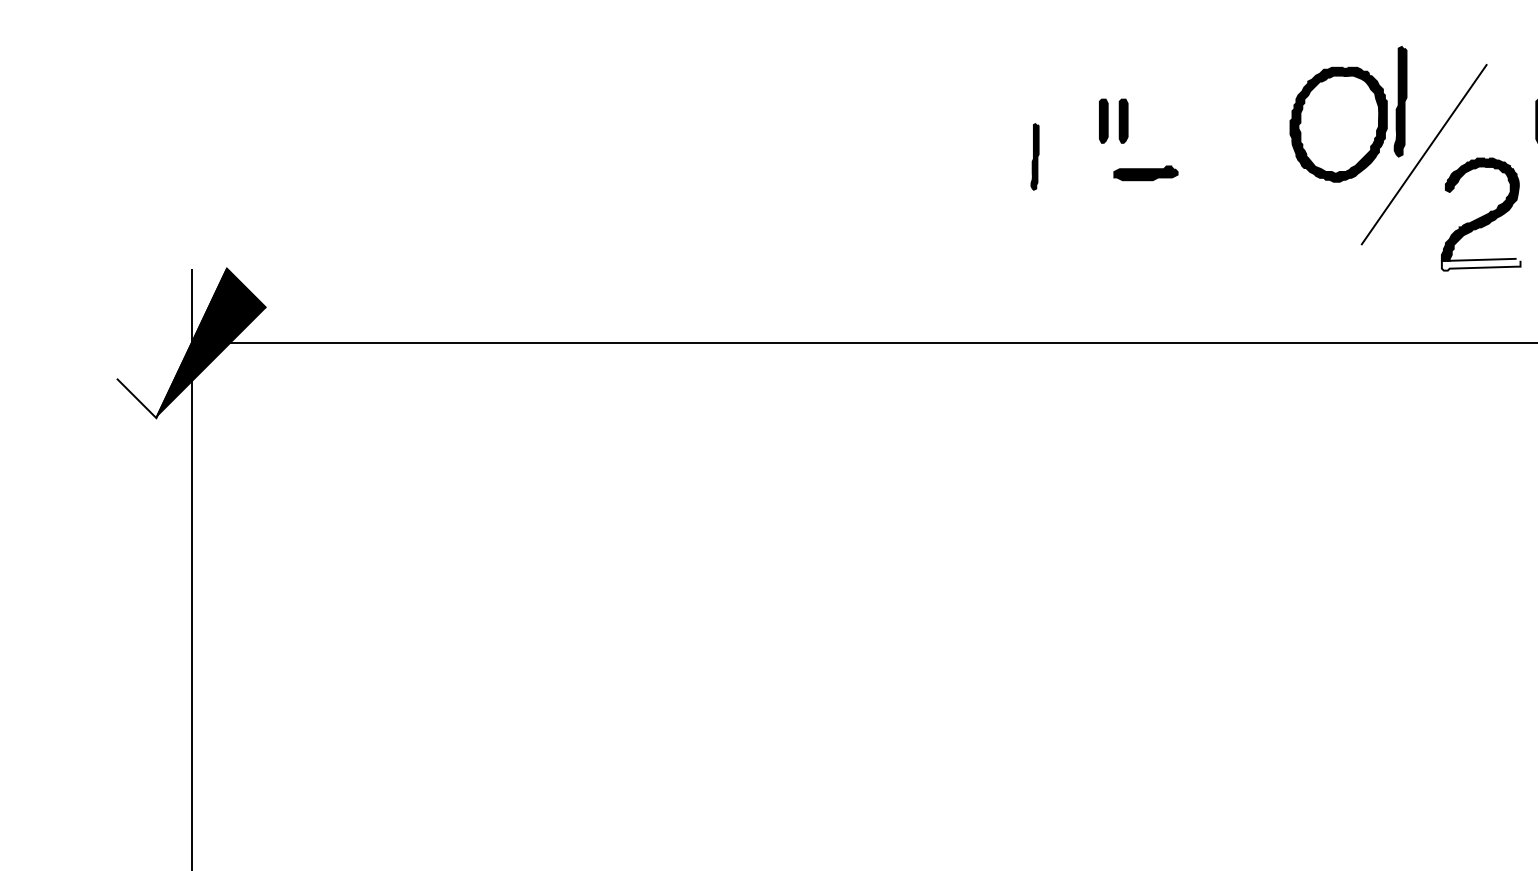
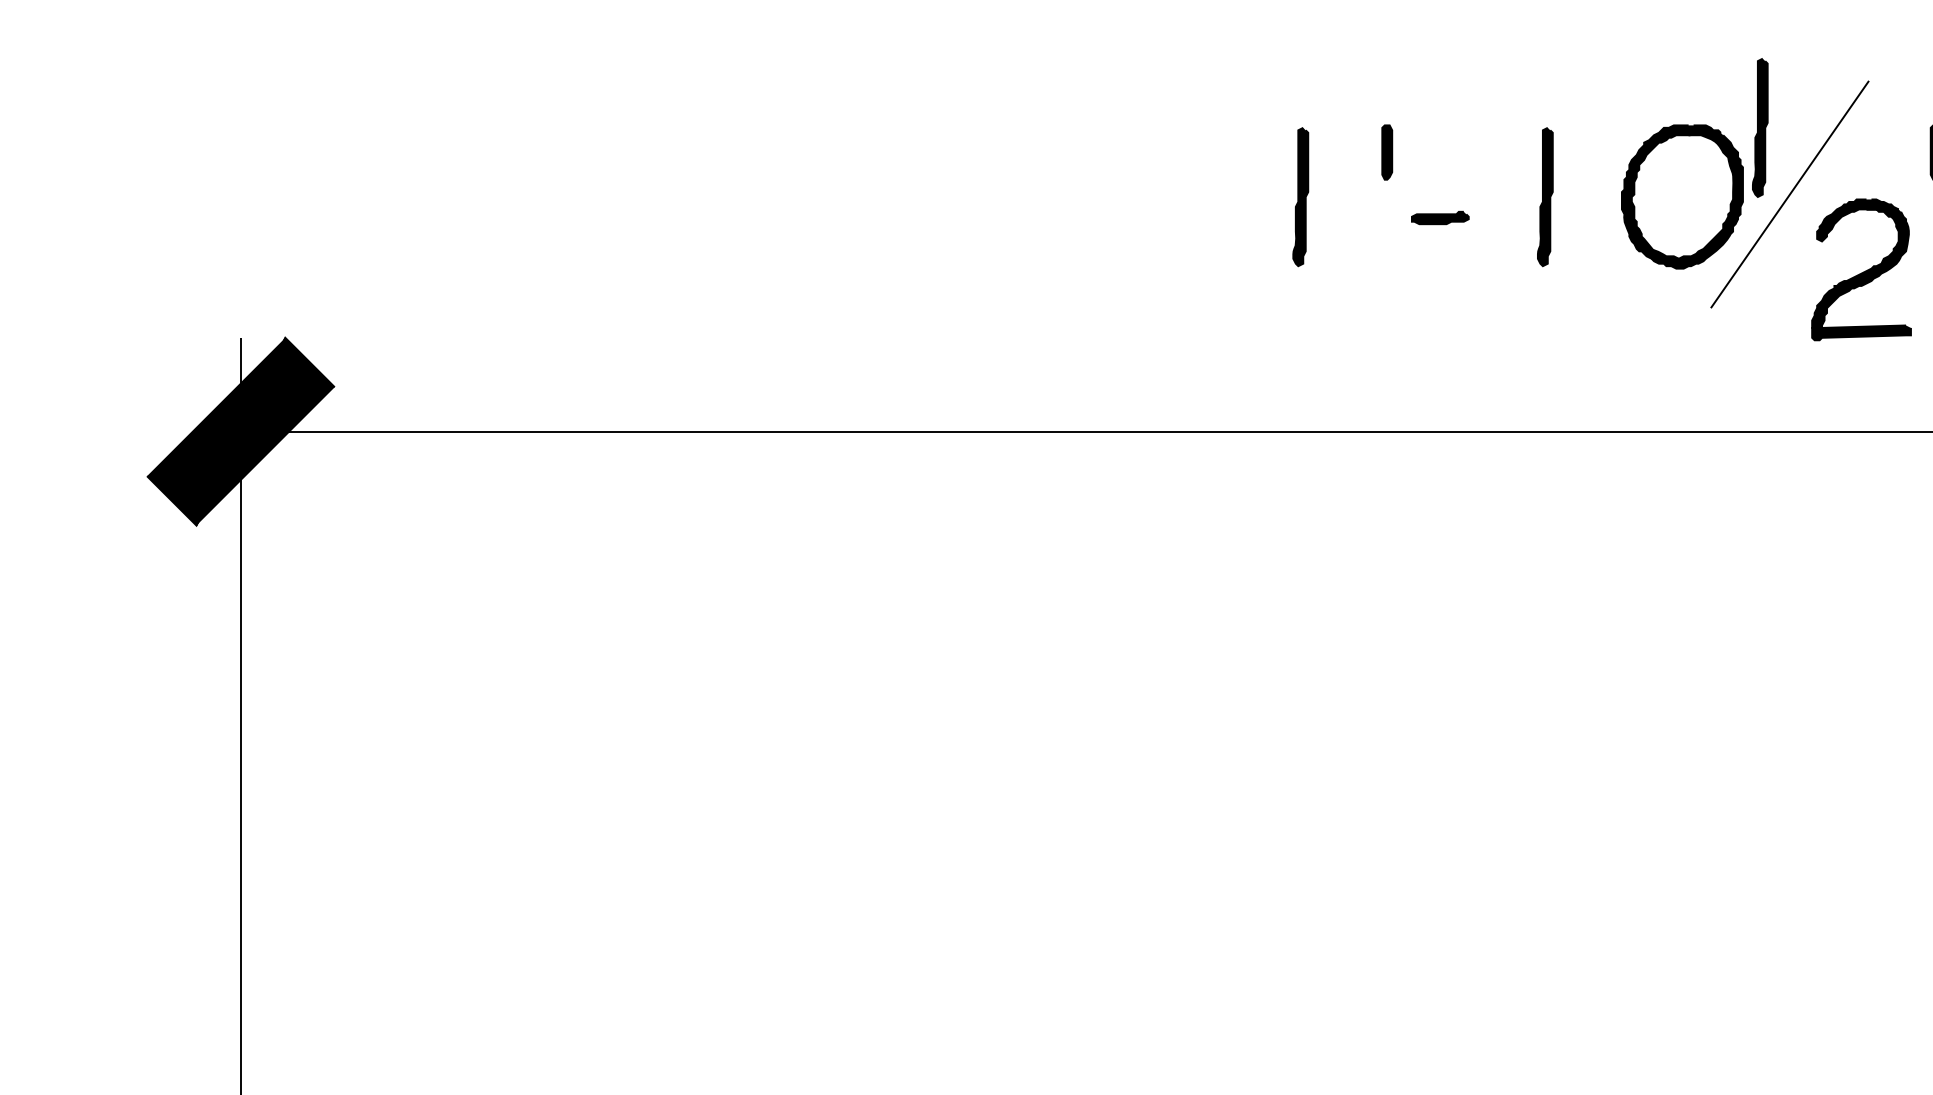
part: (1123, 121) -> (1412, 152), removed
part: (1338, 124) -> (1682, 196), moved
part: (1034, 157) -> (1300, 197), size x1.67
part: (1229, 157) -> (1545, 197), added
part: (1146, 172) -> (1440, 217), size x0.71
fill: (1481, 264) -> (1861, 332), added
fill: (172, 343) -> (216, 431), added

